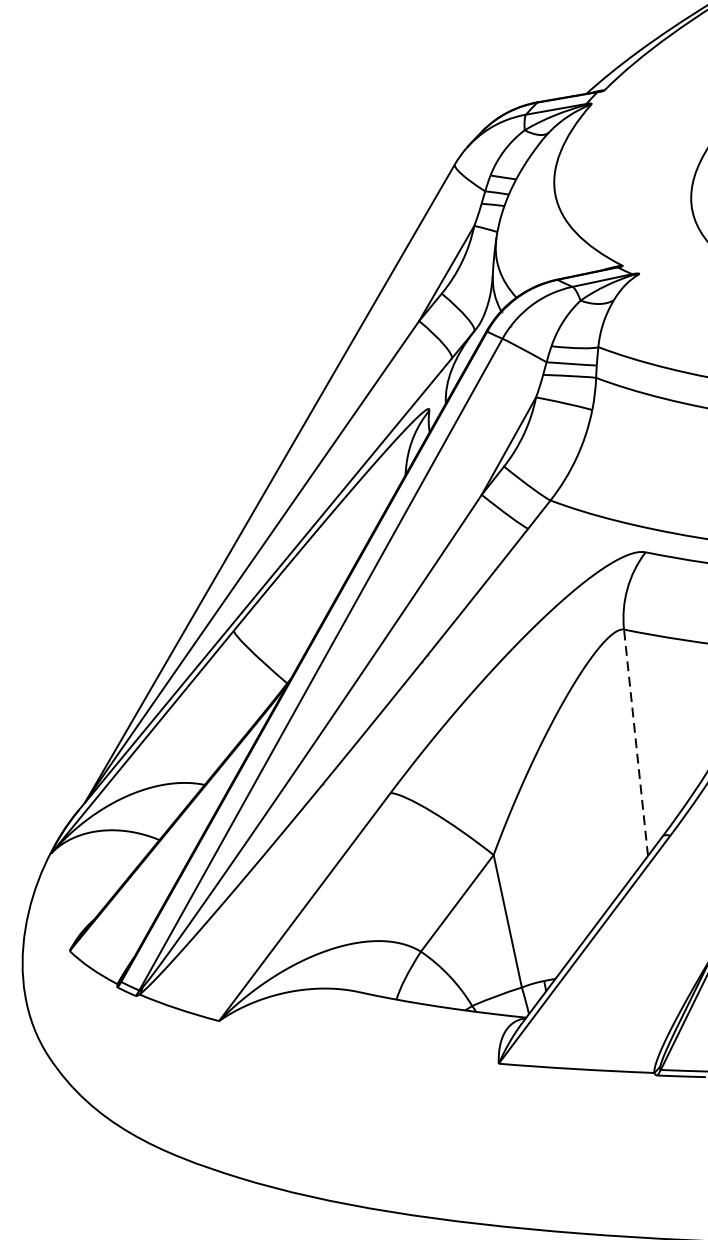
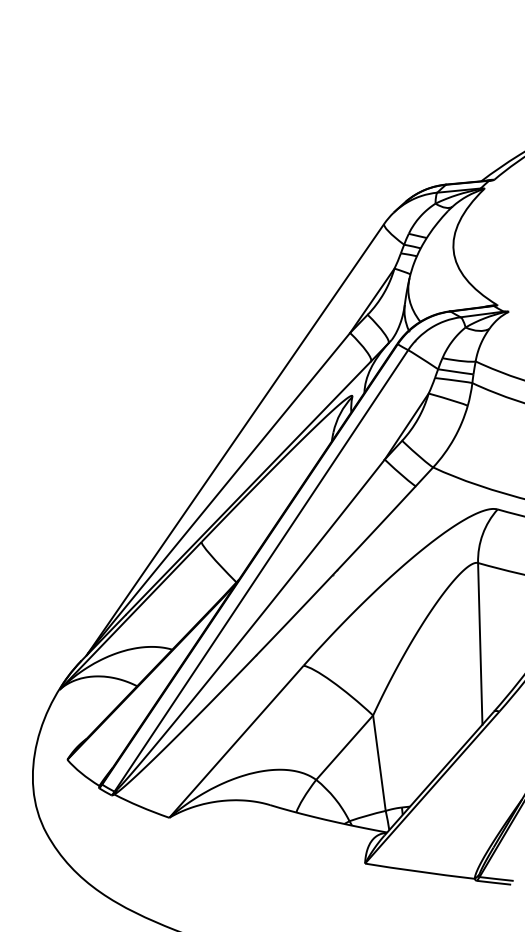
line: (636, 742) -> (480, 643), dashed -> solid

